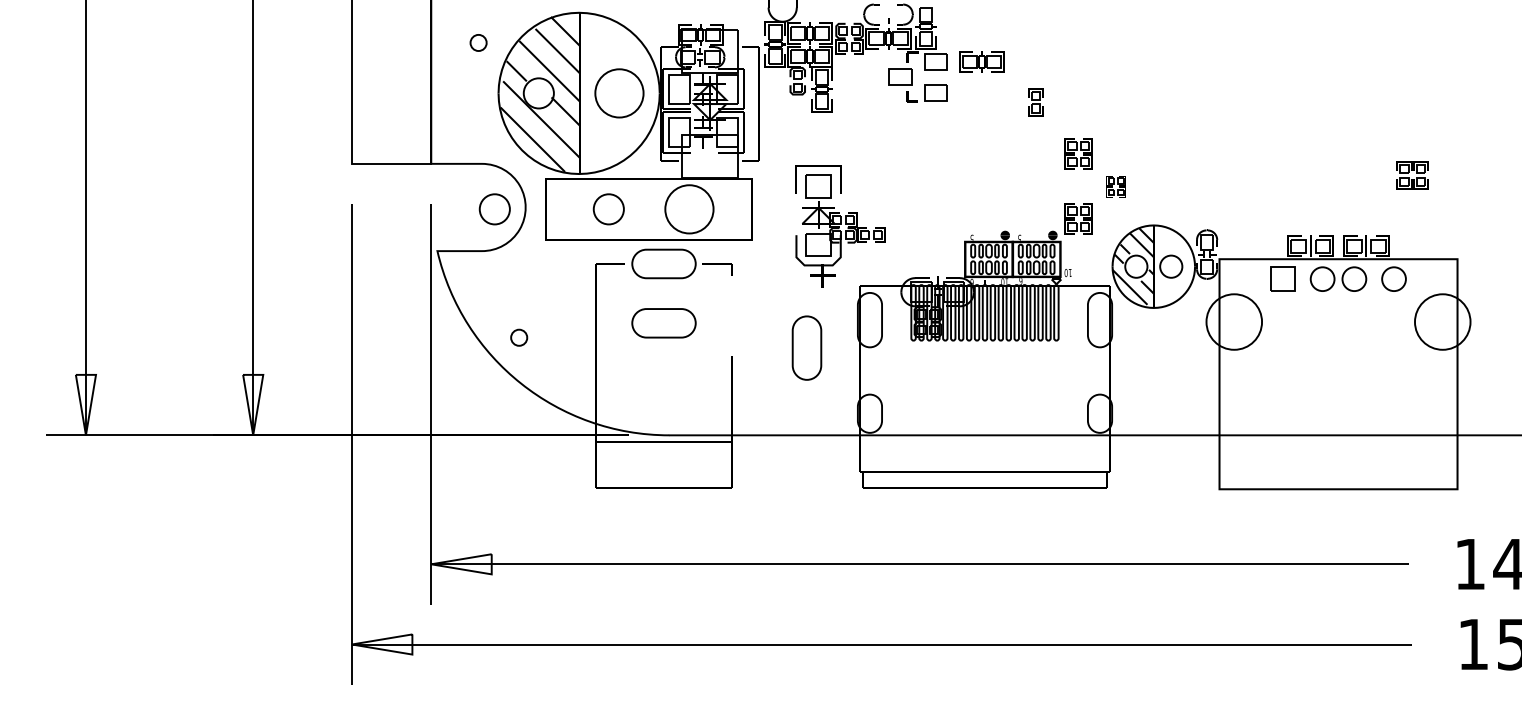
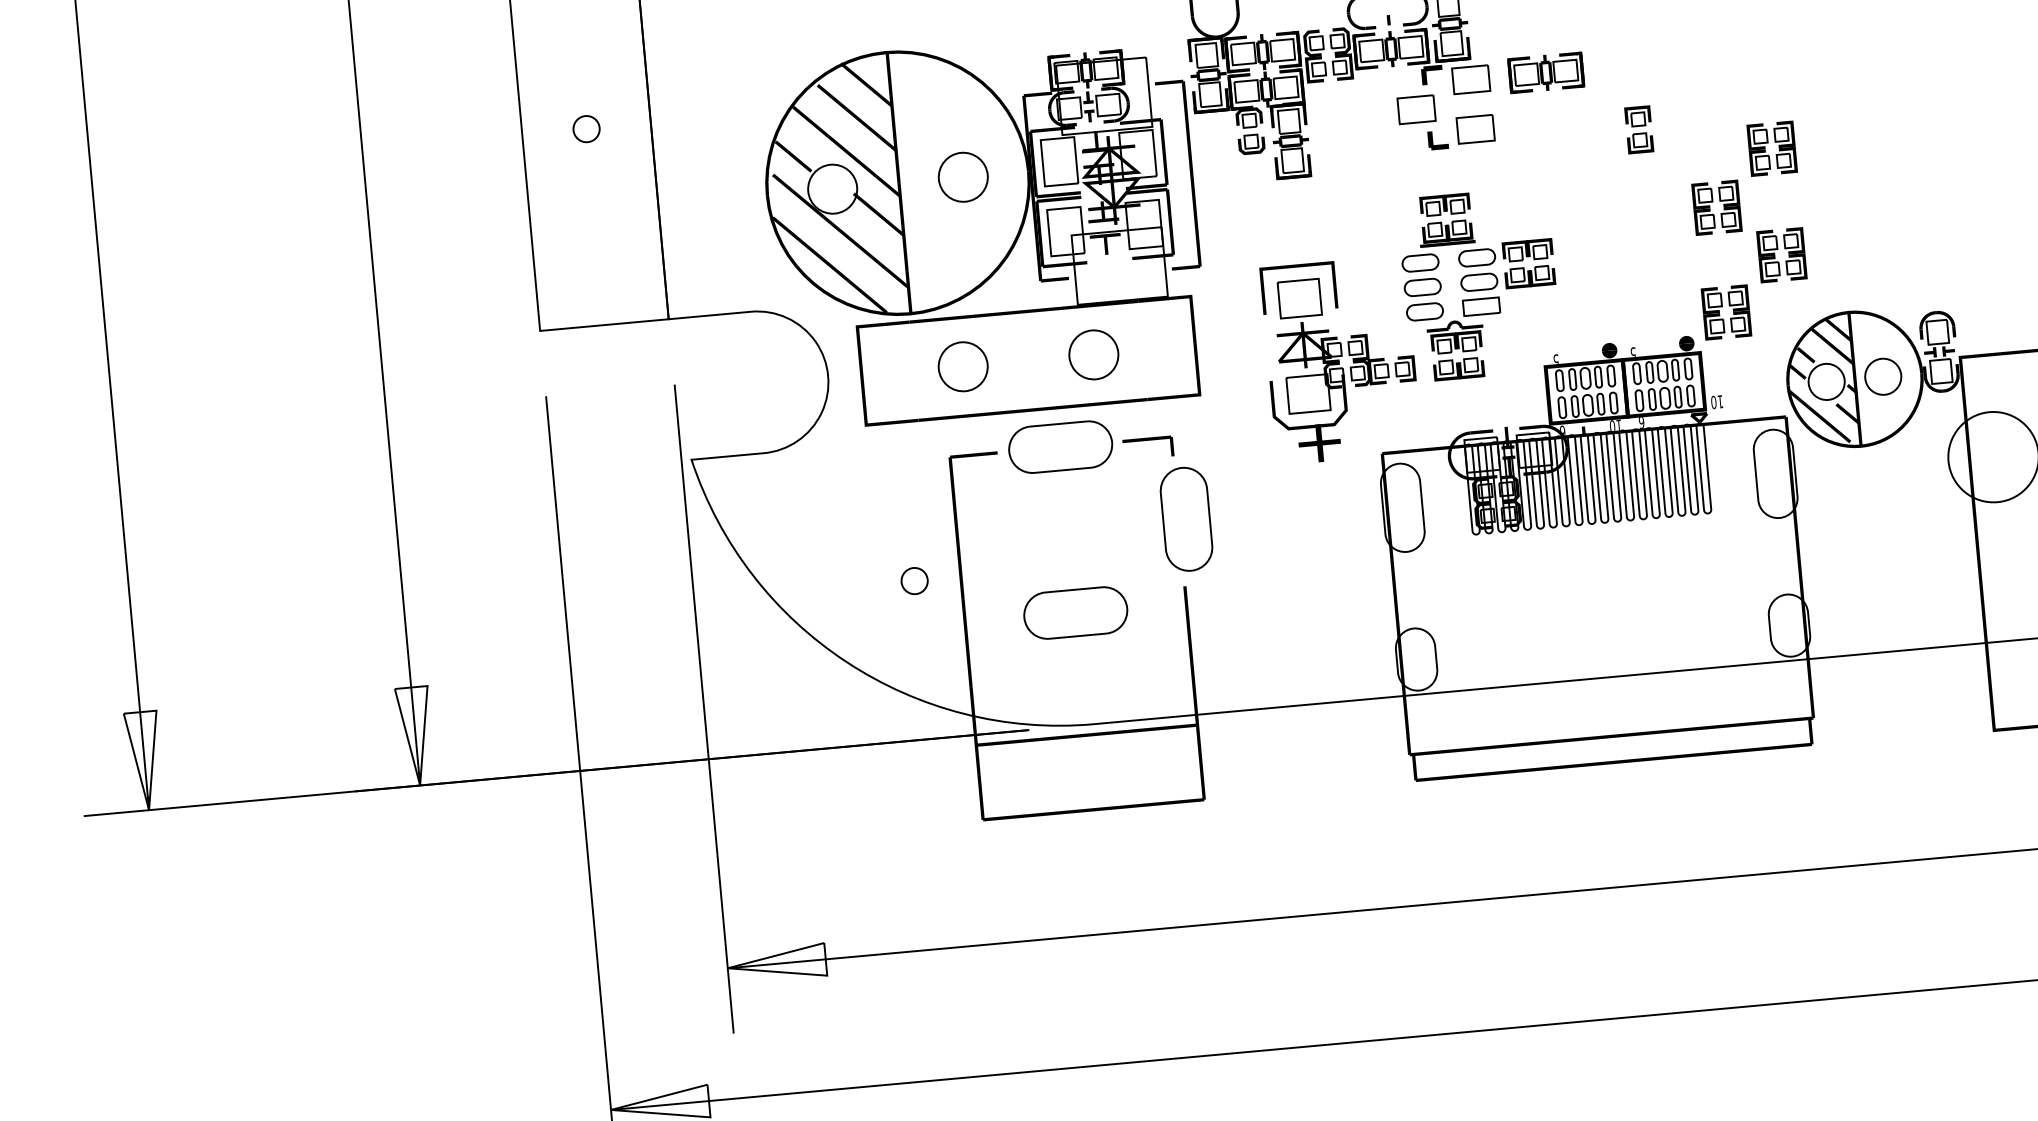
circle: (478, 42) -> (586, 128), moved
circle: (619, 93) -> (963, 177), size x0.62
part: (1116, 120) -> (1772, 147), added
part: (1116, 186) -> (1782, 254), size x1.43
part: (928, 187) -> (1478, 284), added
circle: (494, 209) -> (777, 383), removed
circle: (689, 209) -> (1093, 355), size x0.62
part: (663, 323) -> (1074, 613), moved
circle: (519, 337) -> (915, 580), moved
part: (806, 347) -> (1185, 518), moved

